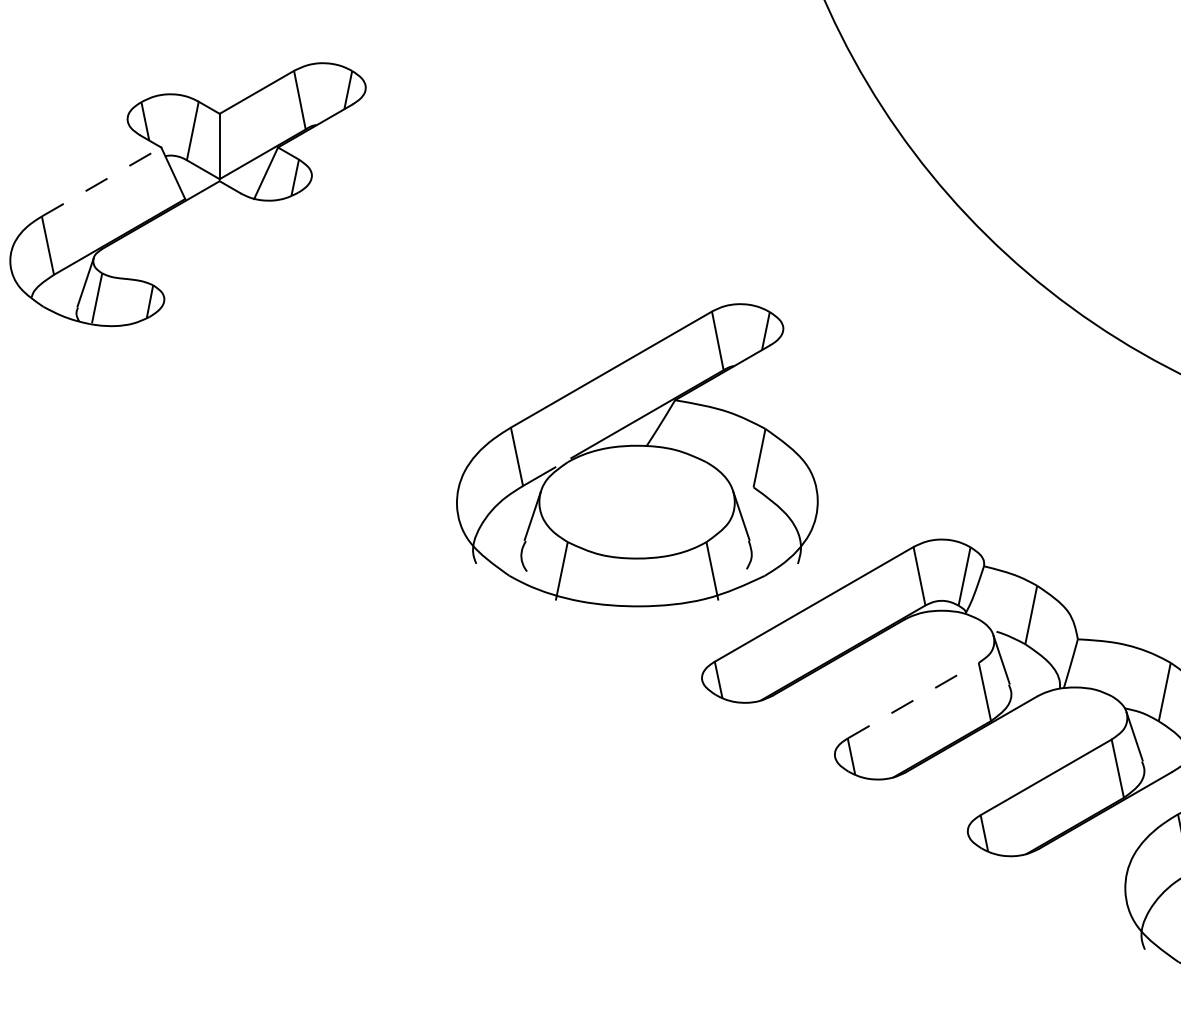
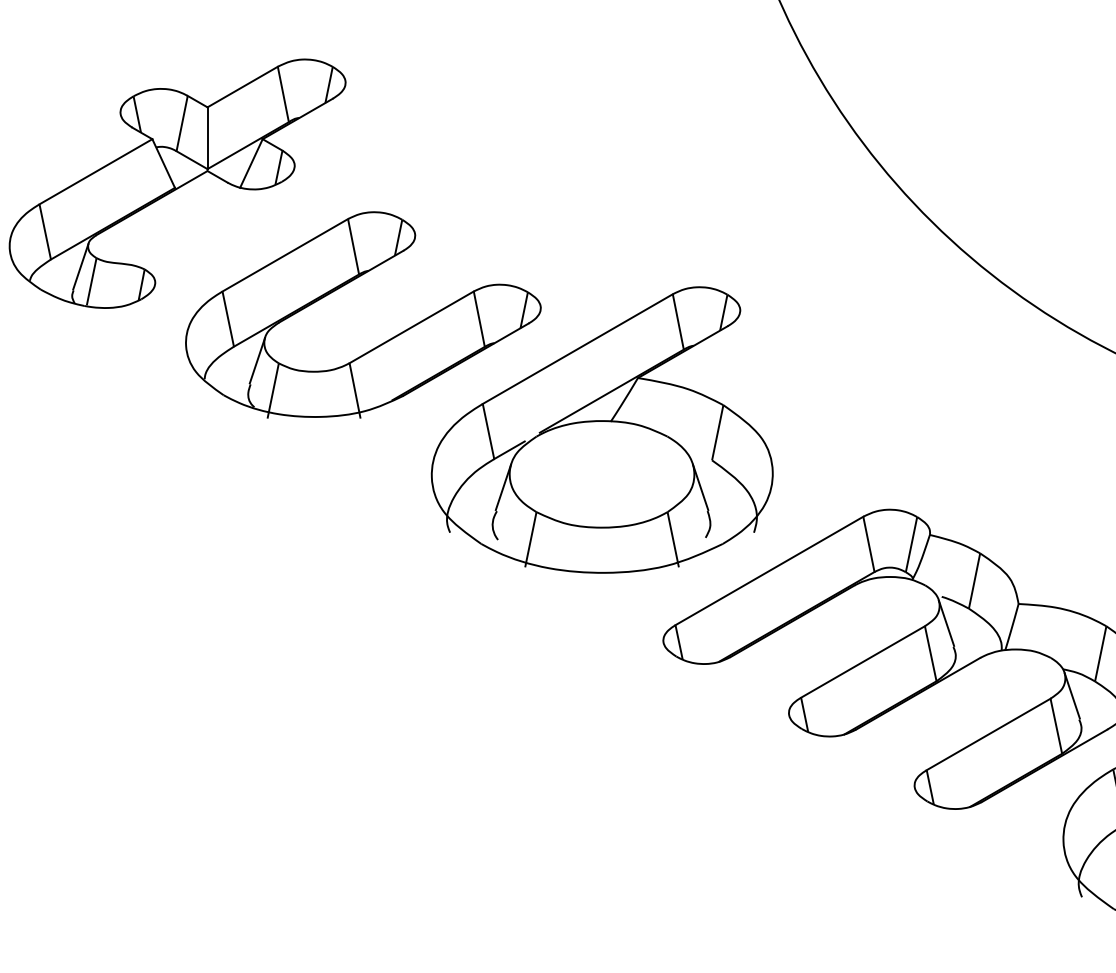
line: (102, 181) -> (96, 171), dashed -> solid
part: (367, 301) -> (347, 284), added
line: (913, 700) -> (863, 661), dashed -> solid

